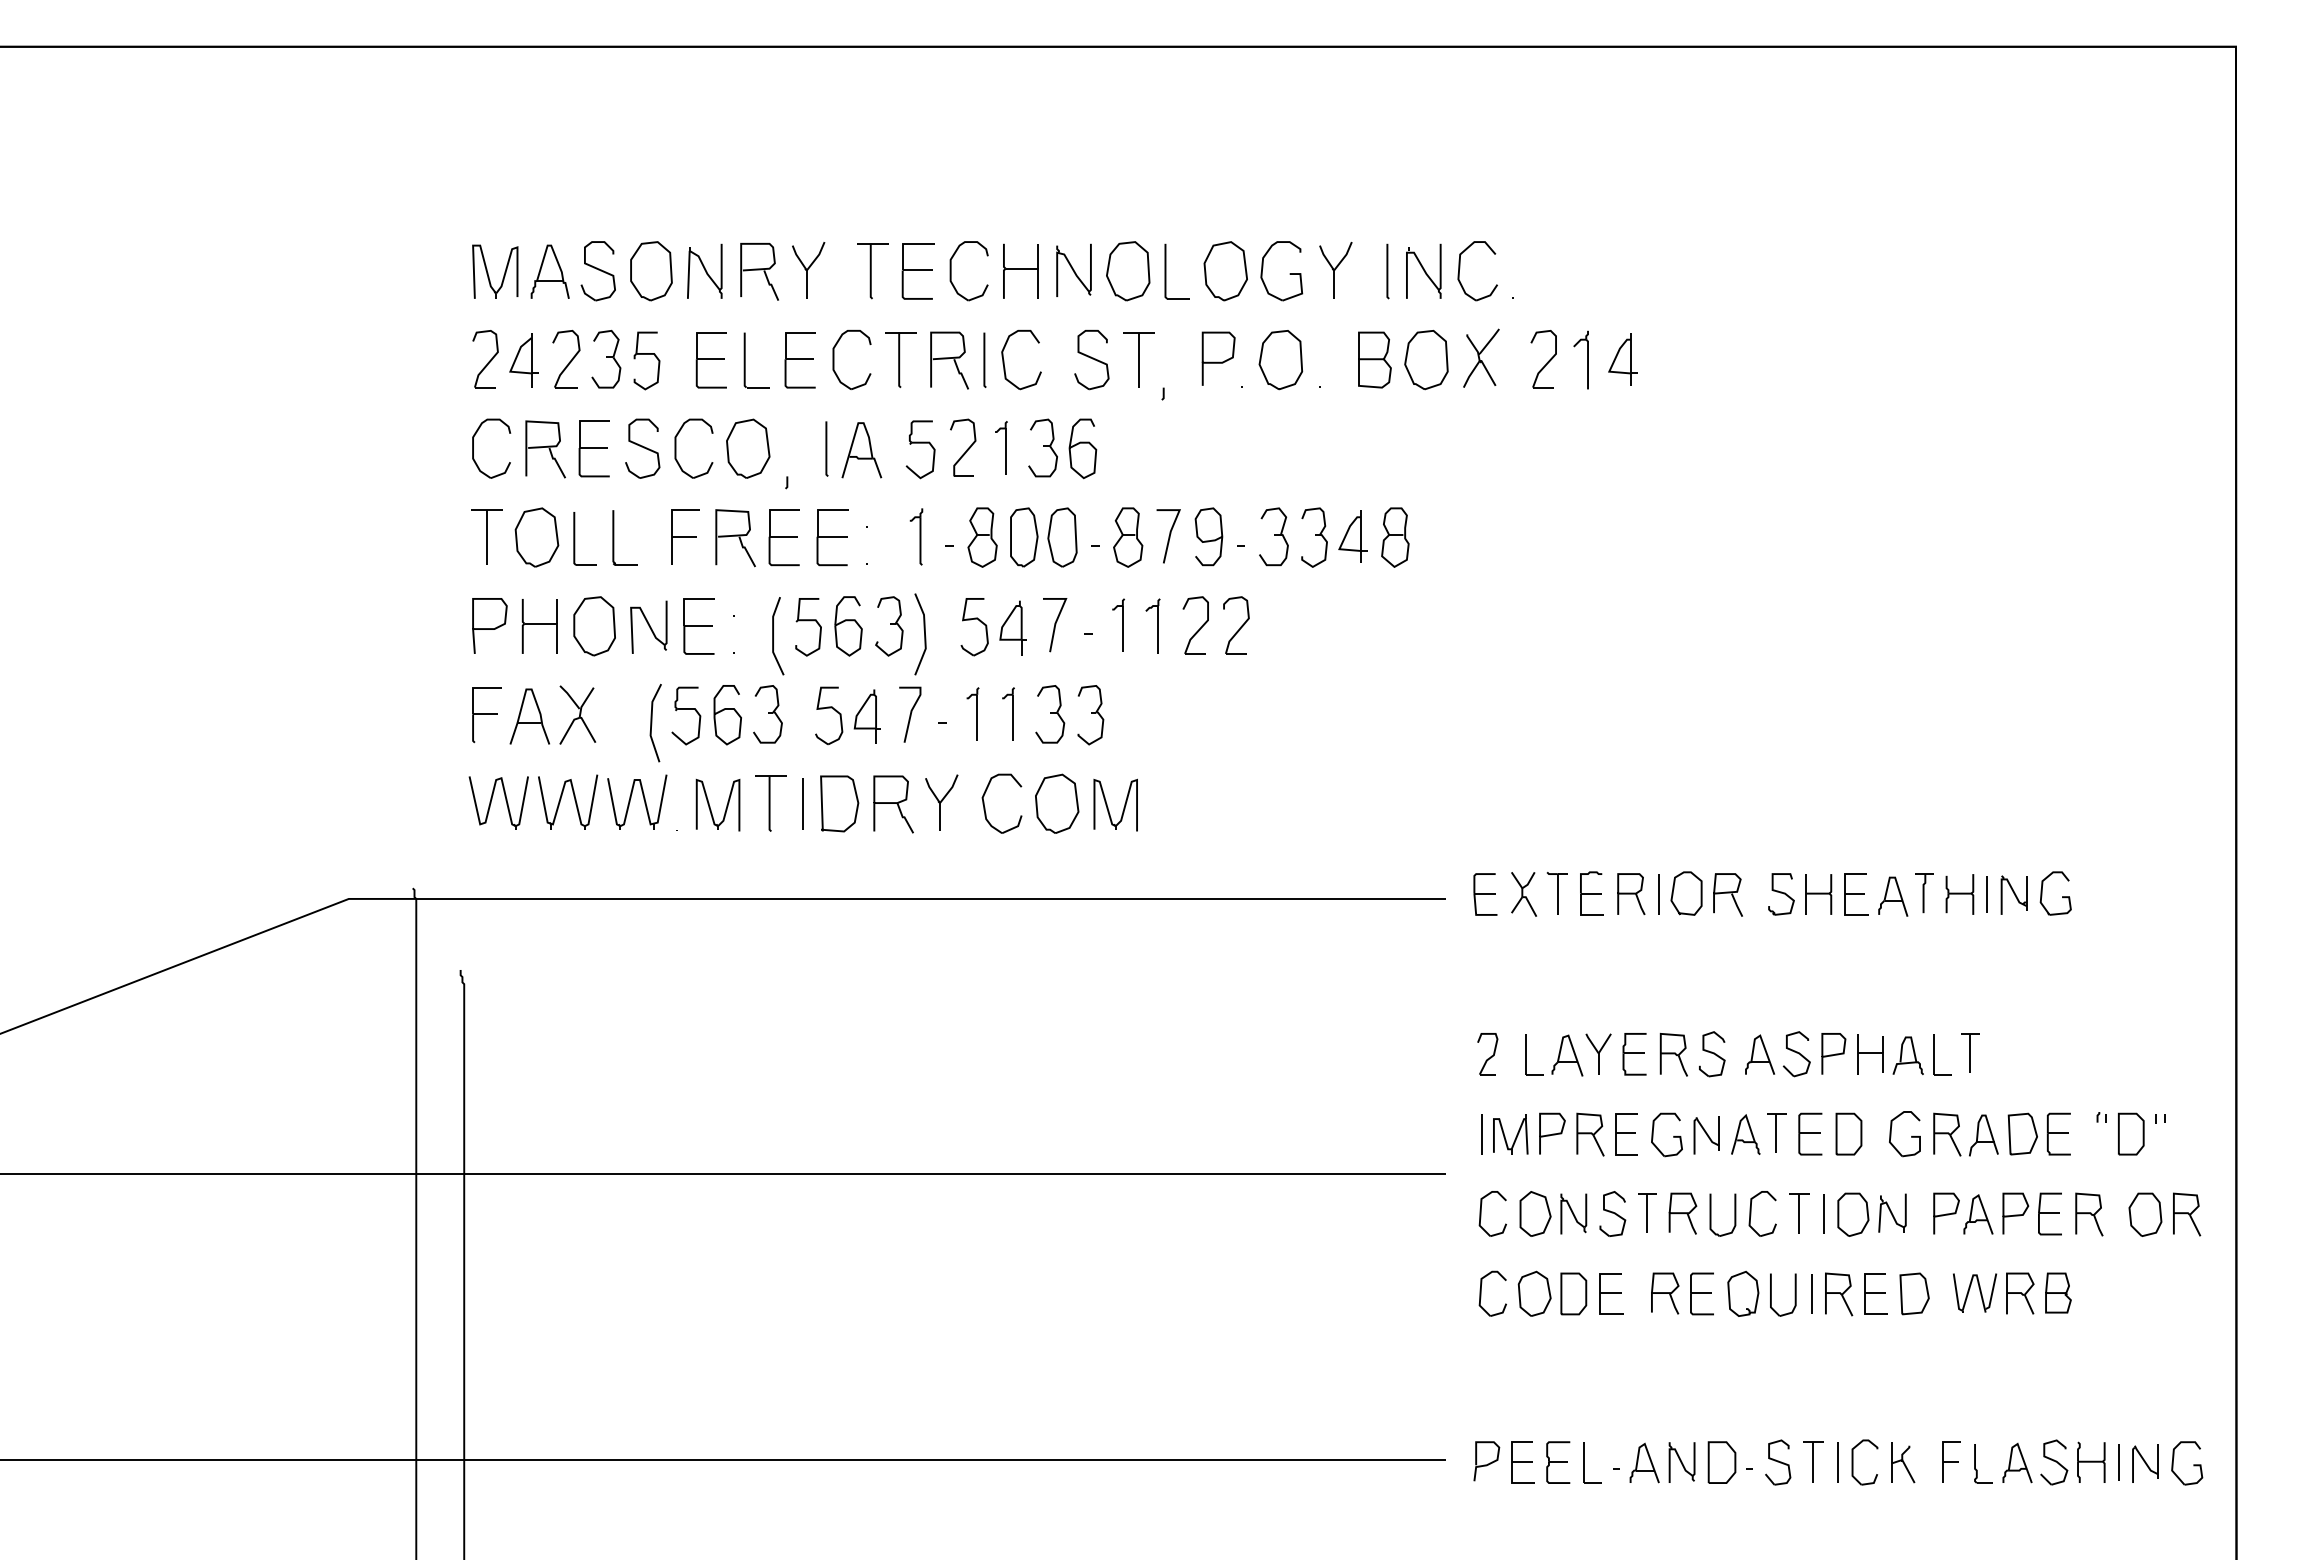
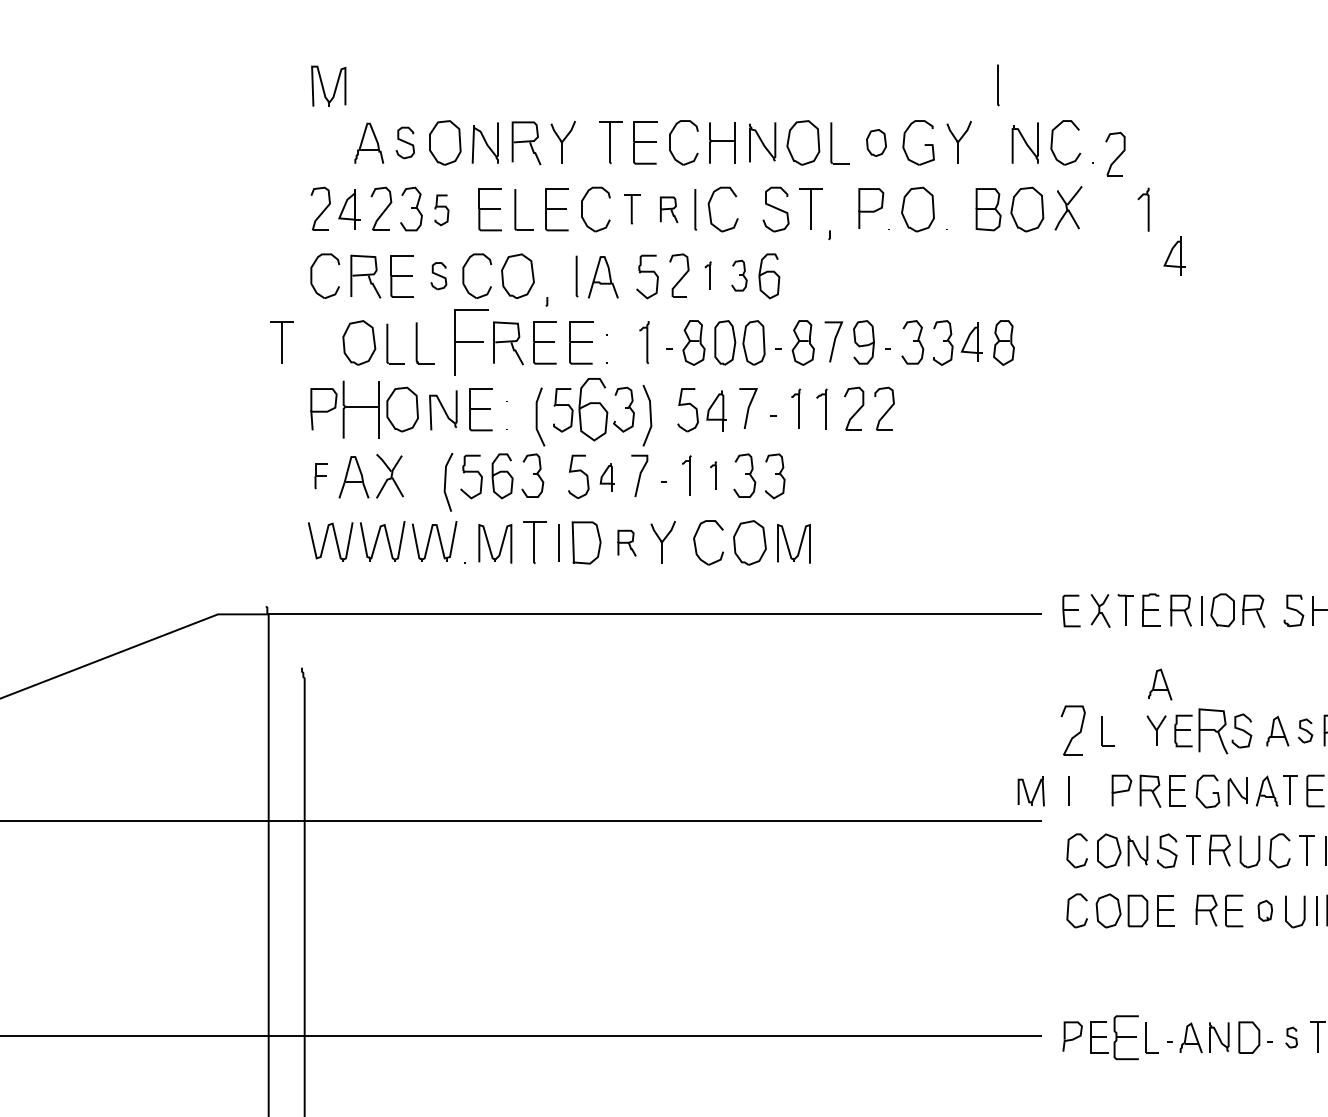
part: (597, 271) -> (404, 143), size x0.7
part: (1225, 271) -> (876, 143), size x0.6
line: (1387, 271) -> (998, 85), moved
part: (488, 272) -> (323, 86), moved
part: (900, 359) -> (632, 209), size x0.7
part: (1543, 359) -> (1115, 154), moved
part: (1622, 359) -> (1174, 256), moved
part: (646, 360) -> (441, 209), size x0.7
part: (949, 360) -> (669, 209), size x0.6
part: (1001, 447) -> (708, 275), size x0.7
part: (1042, 447) -> (738, 275), size x0.7
part: (642, 448) -> (438, 276), size x0.6
part: (486, 536) -> (281, 342), moved
part: (685, 536) -> (470, 342), size x1.6
part: (539, 626) -> (361, 409), size x1.4
part: (848, 626) -> (593, 409), size x1.4
part: (1008, 713) -> (713, 475), size x0.7
part: (486, 715) -> (321, 476), size x0.6
part: (866, 716) -> (606, 477), size x0.7
part: (893, 804) -> (627, 543), size x0.6
part: (1487, 1054) -> (1073, 731), size x1.6
part: (1673, 1054) -> (1212, 731), size x1.4
part: (1796, 1054) -> (1305, 731), size x0.7
part: (1567, 1055) -> (1160, 684), moved
part: (1510, 1134) -> (1031, 791), moved
part: (1743, 1293) -> (1265, 910), size x0.6
part: (1558, 1462) -> (1126, 1037), size x1.4
part: (1778, 1462) -> (1291, 1037), size x0.6

